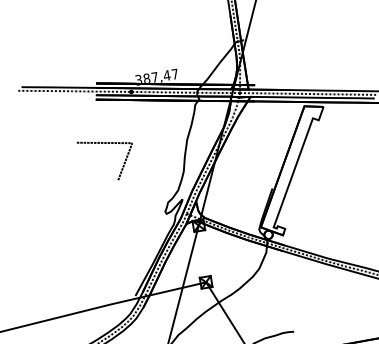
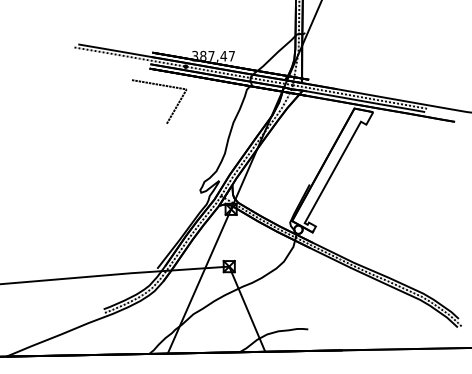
line: (108, 144) -> (162, 86), moved

